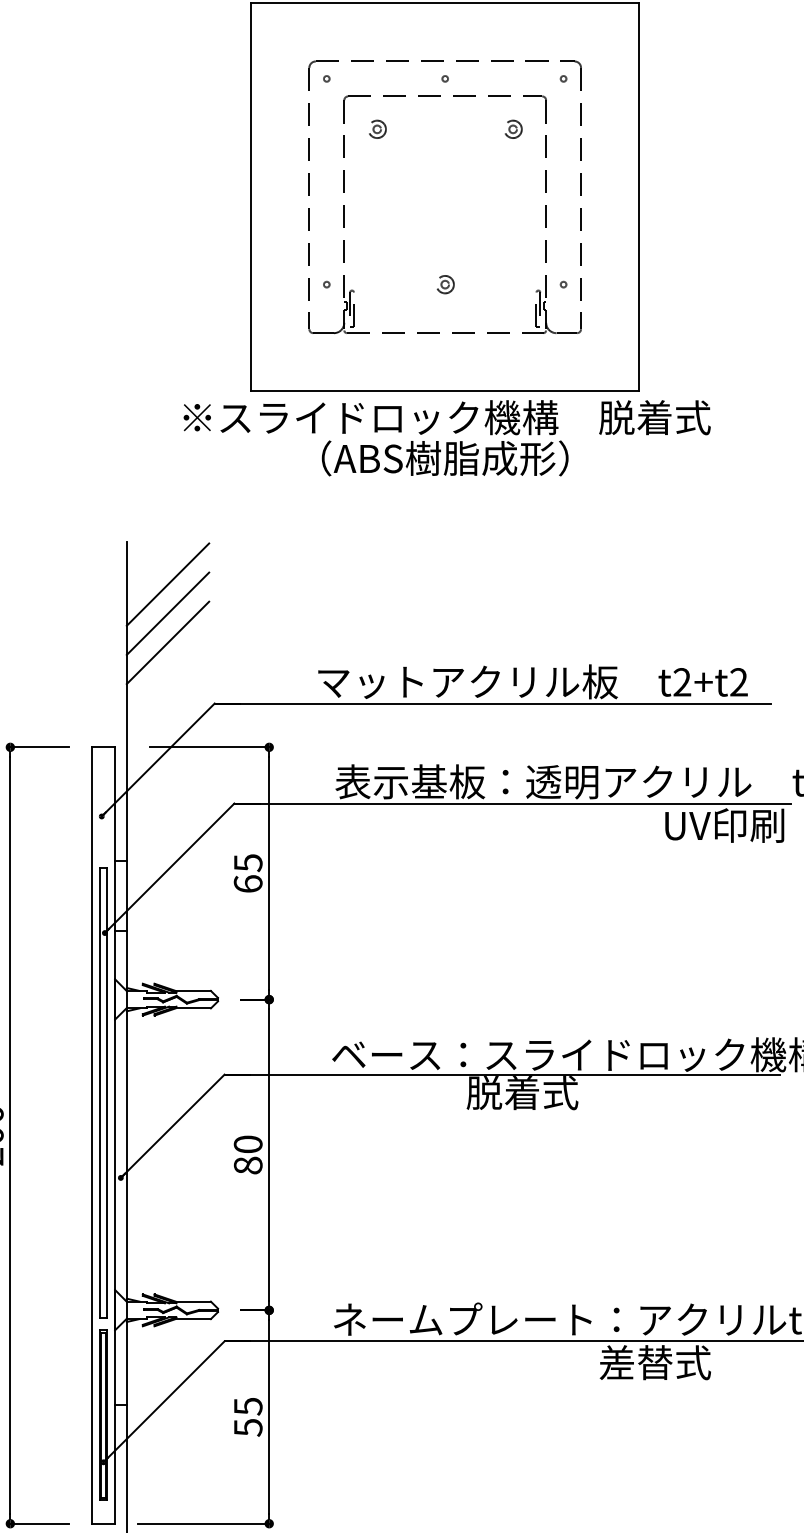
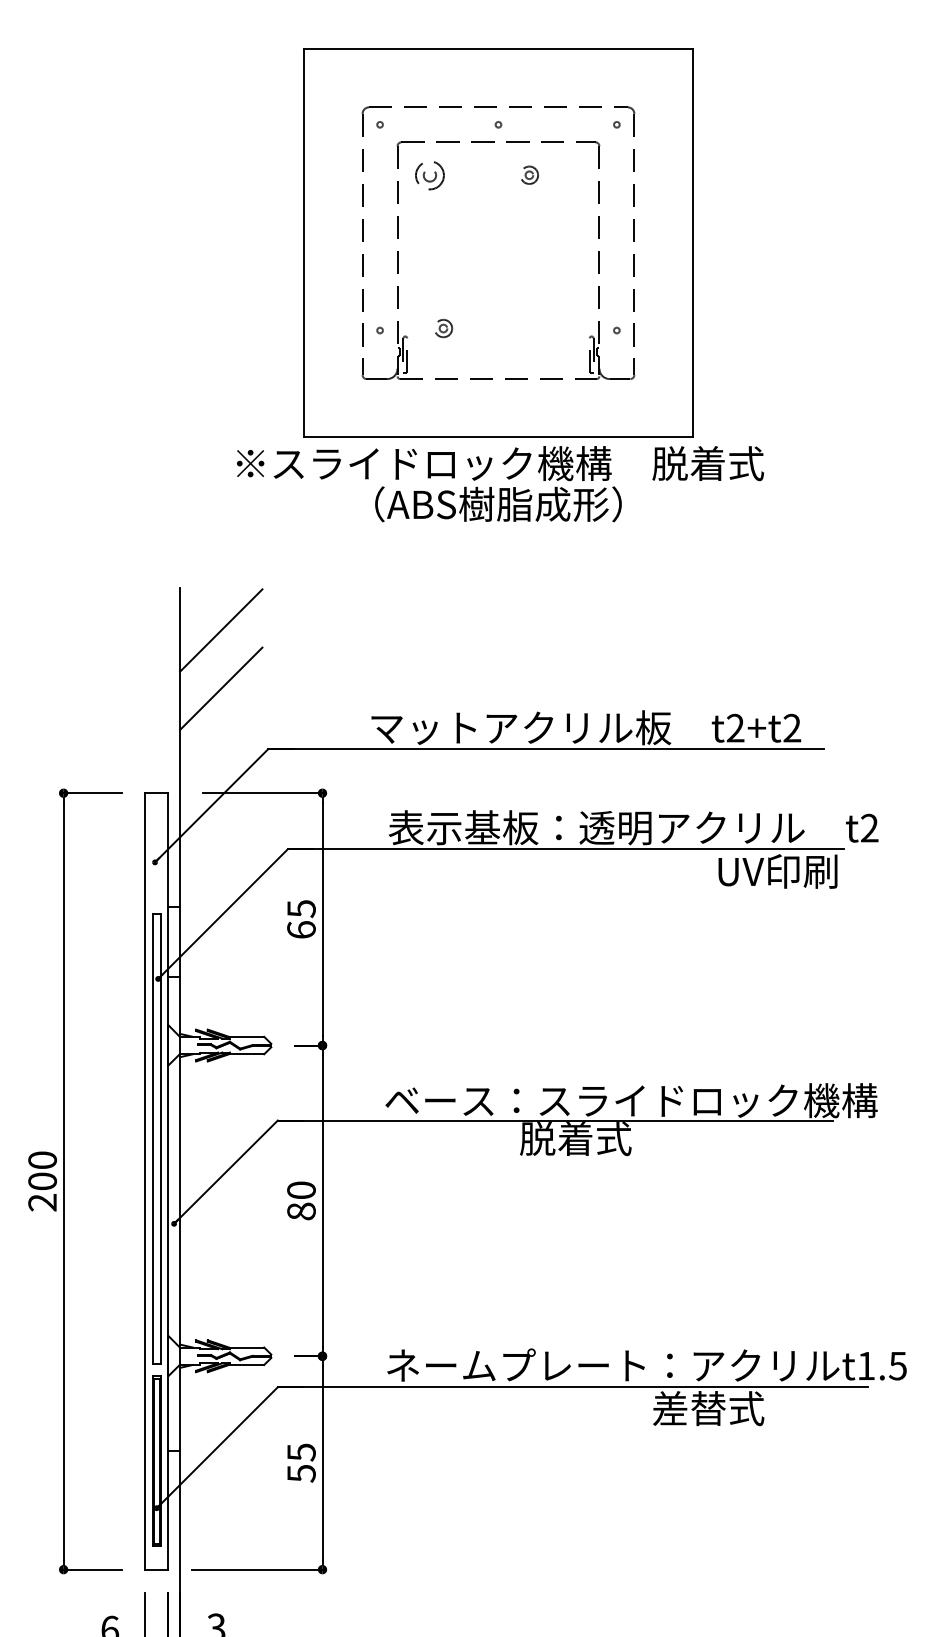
part: (378, 128) -> (431, 174), size x1.6
part: (513, 128) -> (529, 174), moved
part: (446, 284) -> (444, 328), moved
line: (168, 613) -> (221, 659), removed

